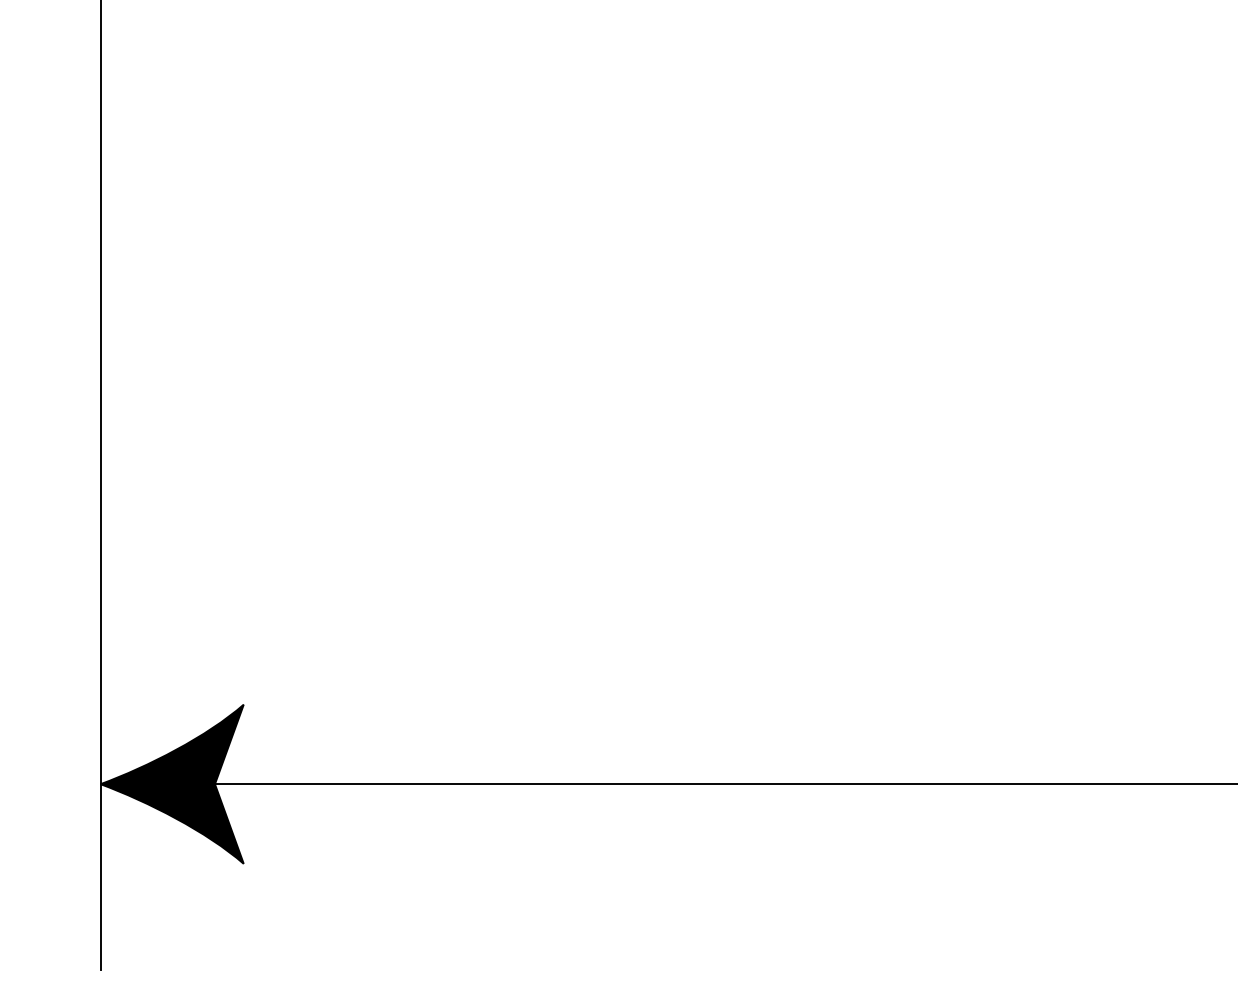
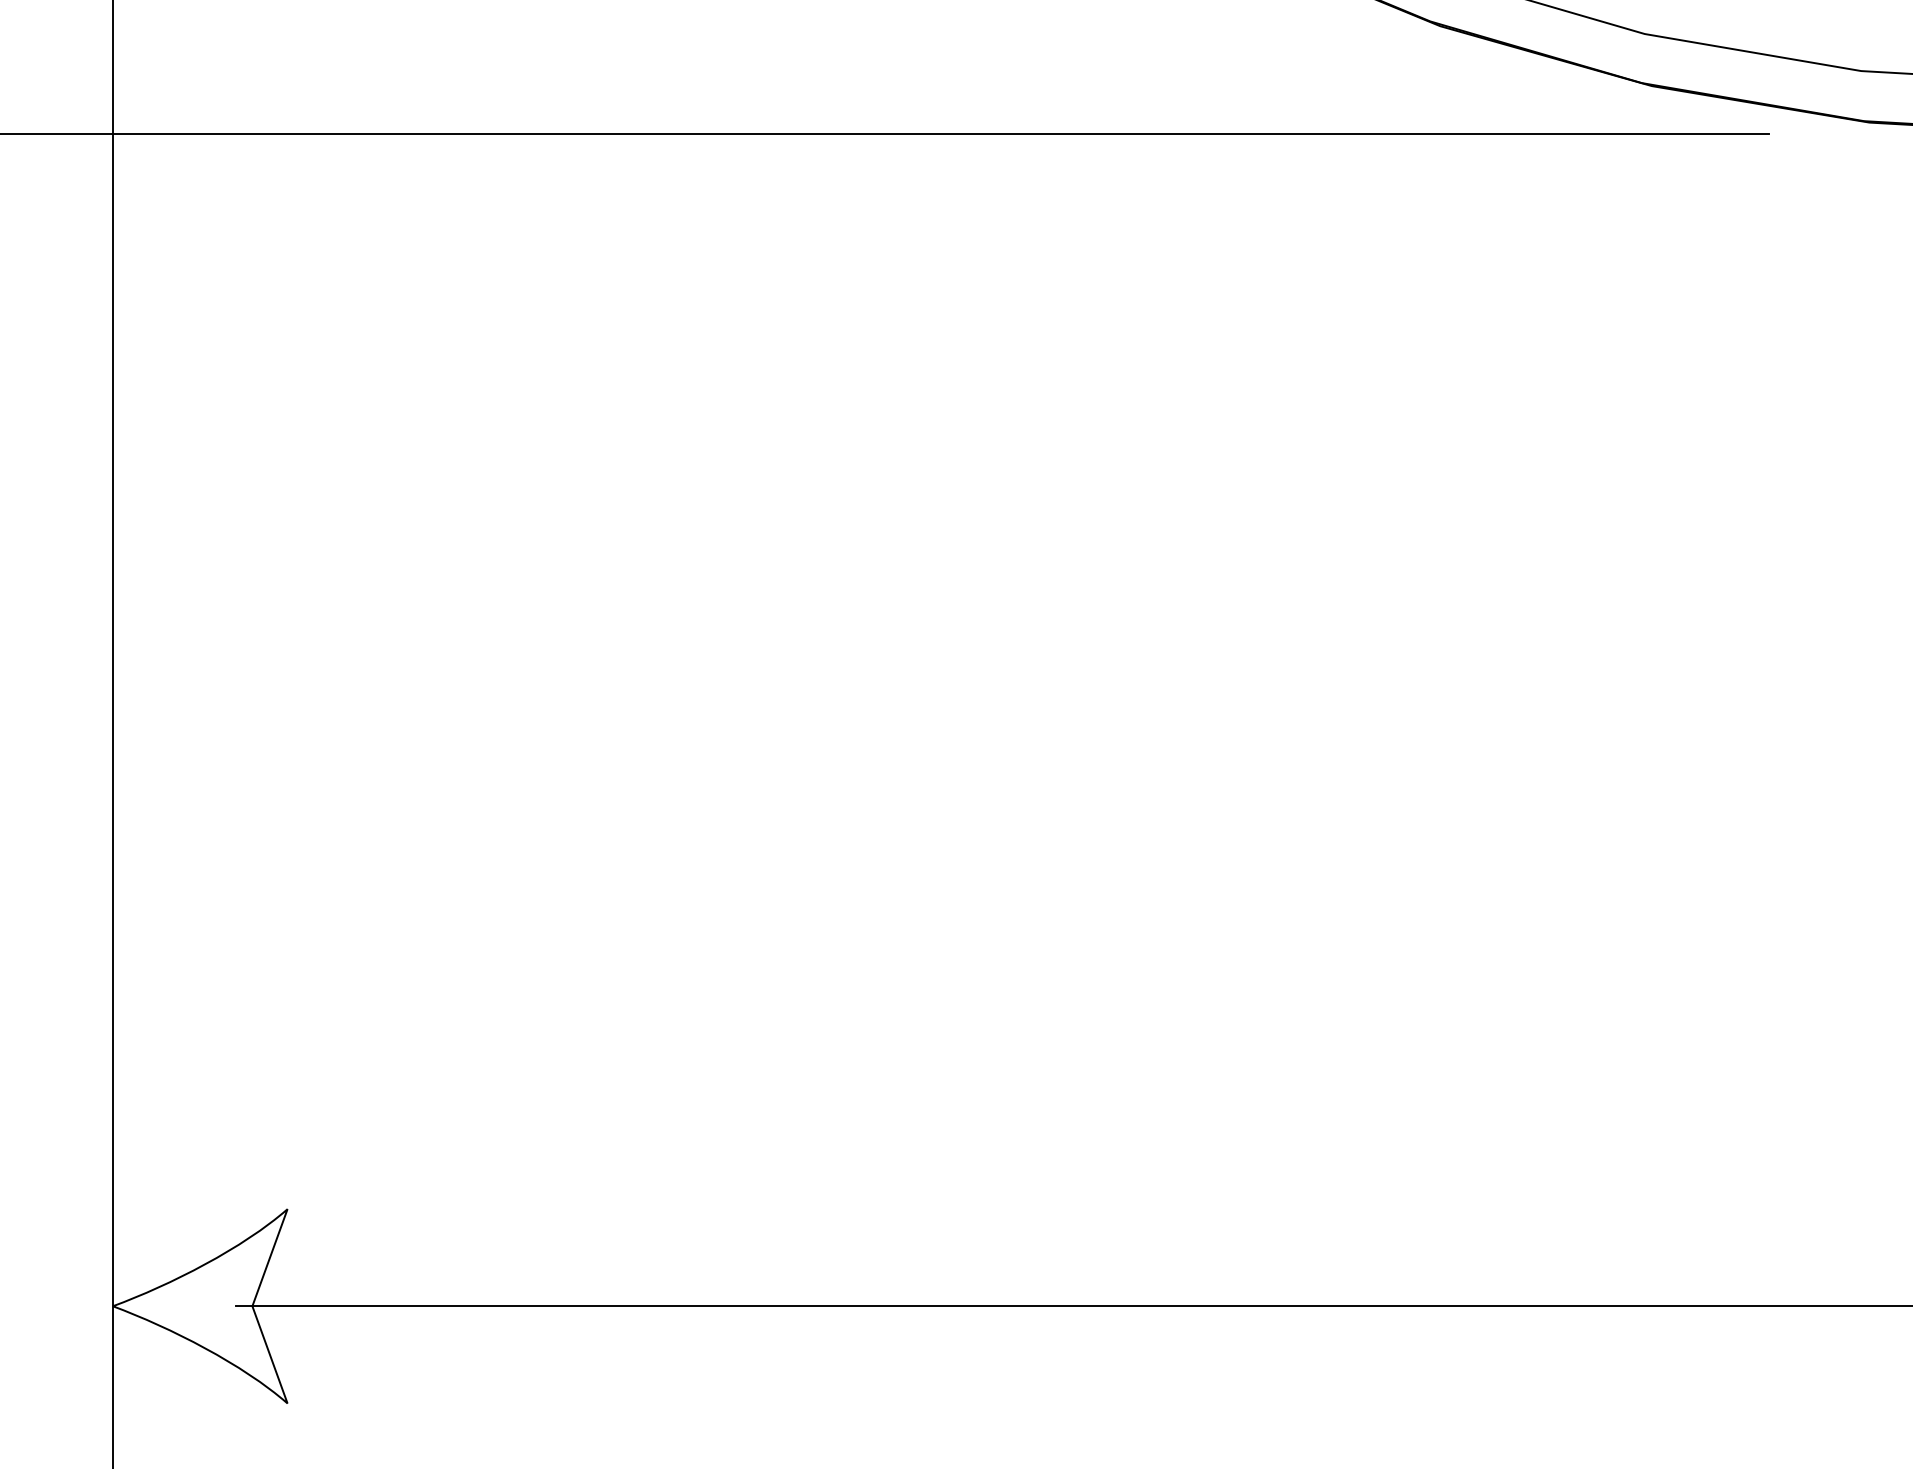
fill: (171, 784) -> (199, 1306), removed

